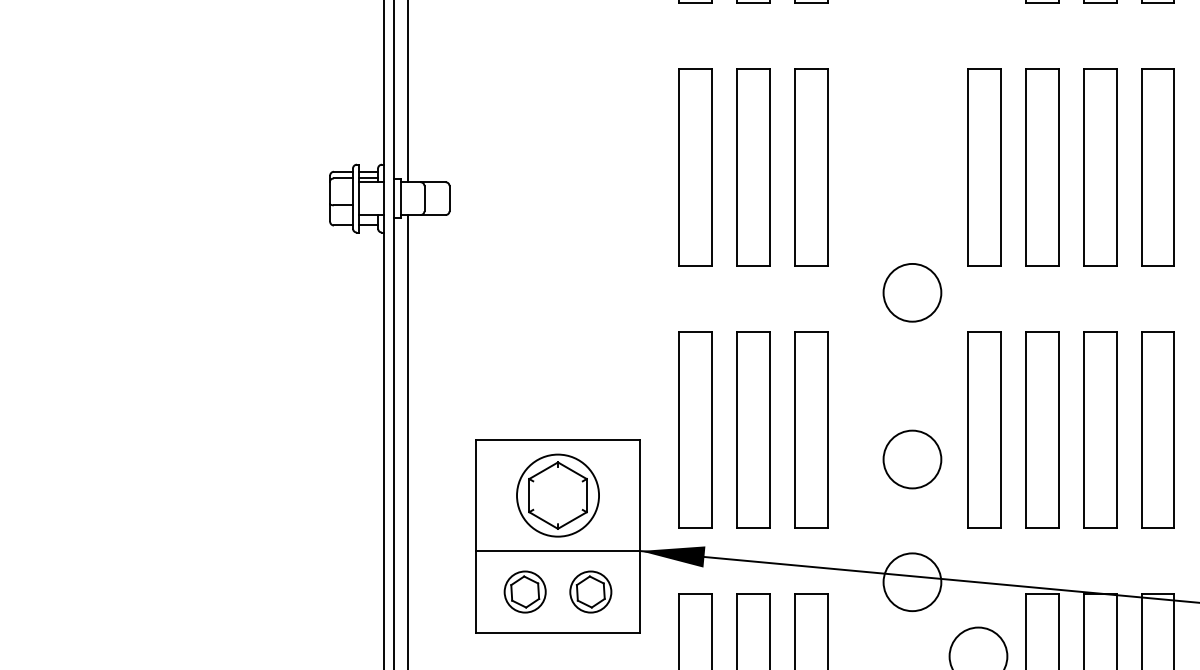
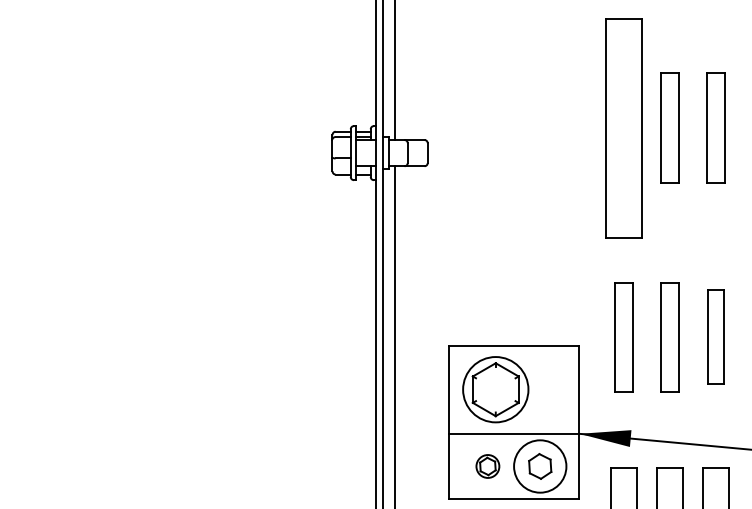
part: (695, 167) -> (623, 128), size x1.4
part: (753, 167) -> (669, 128), size x0.7
part: (811, 167) -> (715, 128), size x0.7
part: (695, 429) -> (623, 337), size x0.7
part: (753, 429) -> (669, 337), size x0.7
part: (811, 429) -> (715, 337), size x0.6
part: (557, 495) -> (495, 389), moved
part: (524, 591) -> (487, 466), size x0.7
circle: (590, 591) -> (539, 466), size x1.6

